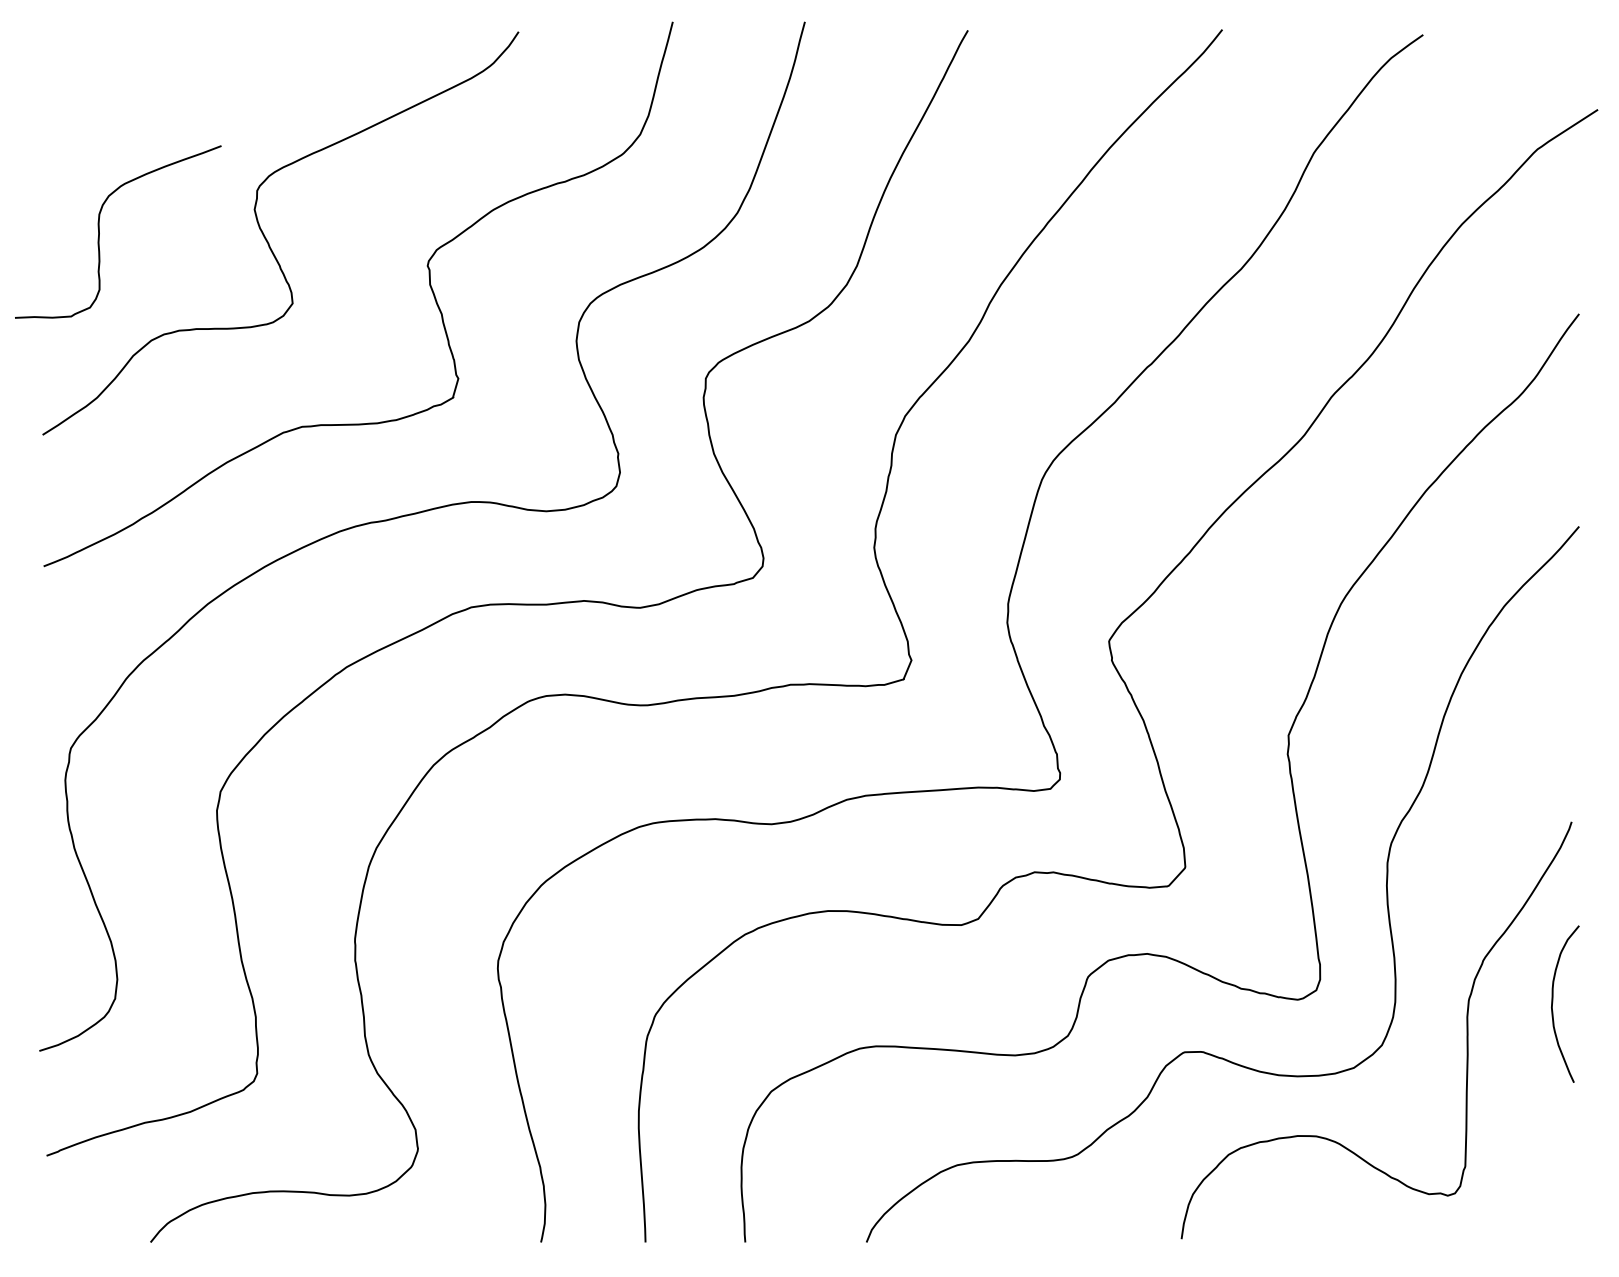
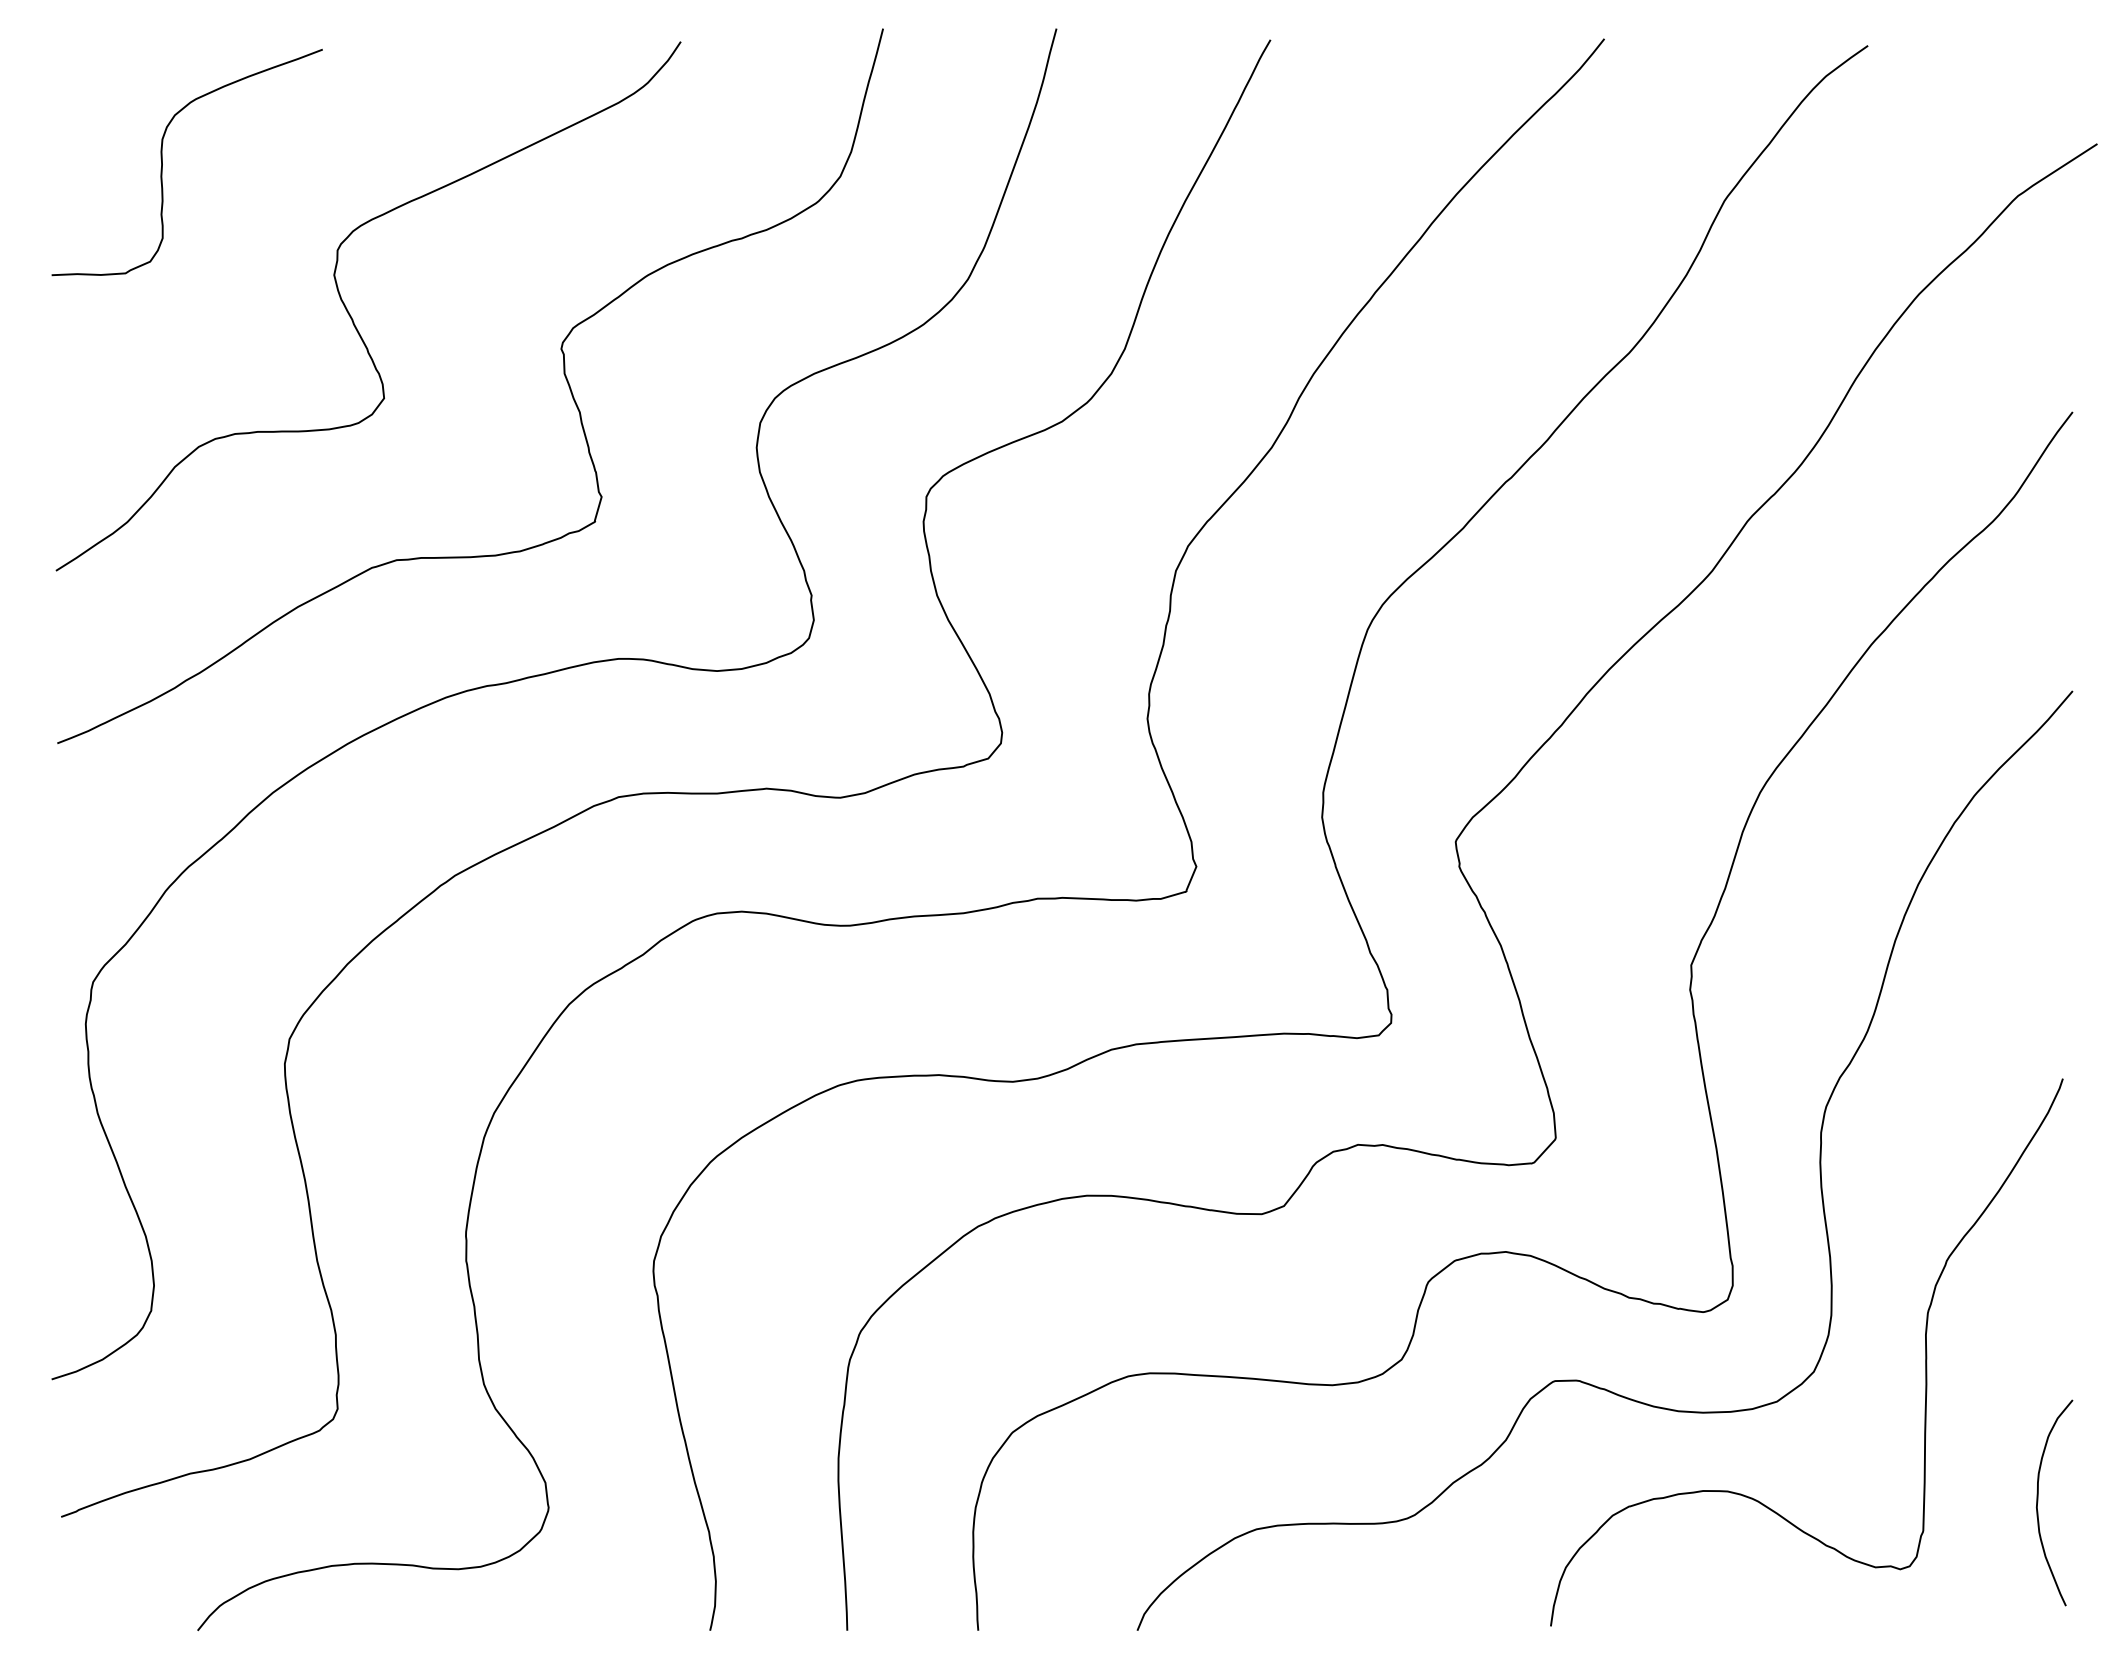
curve: (99, 232) -> (162, 162), moved
curve: (1553, 1003) -> (2038, 1502), moved

